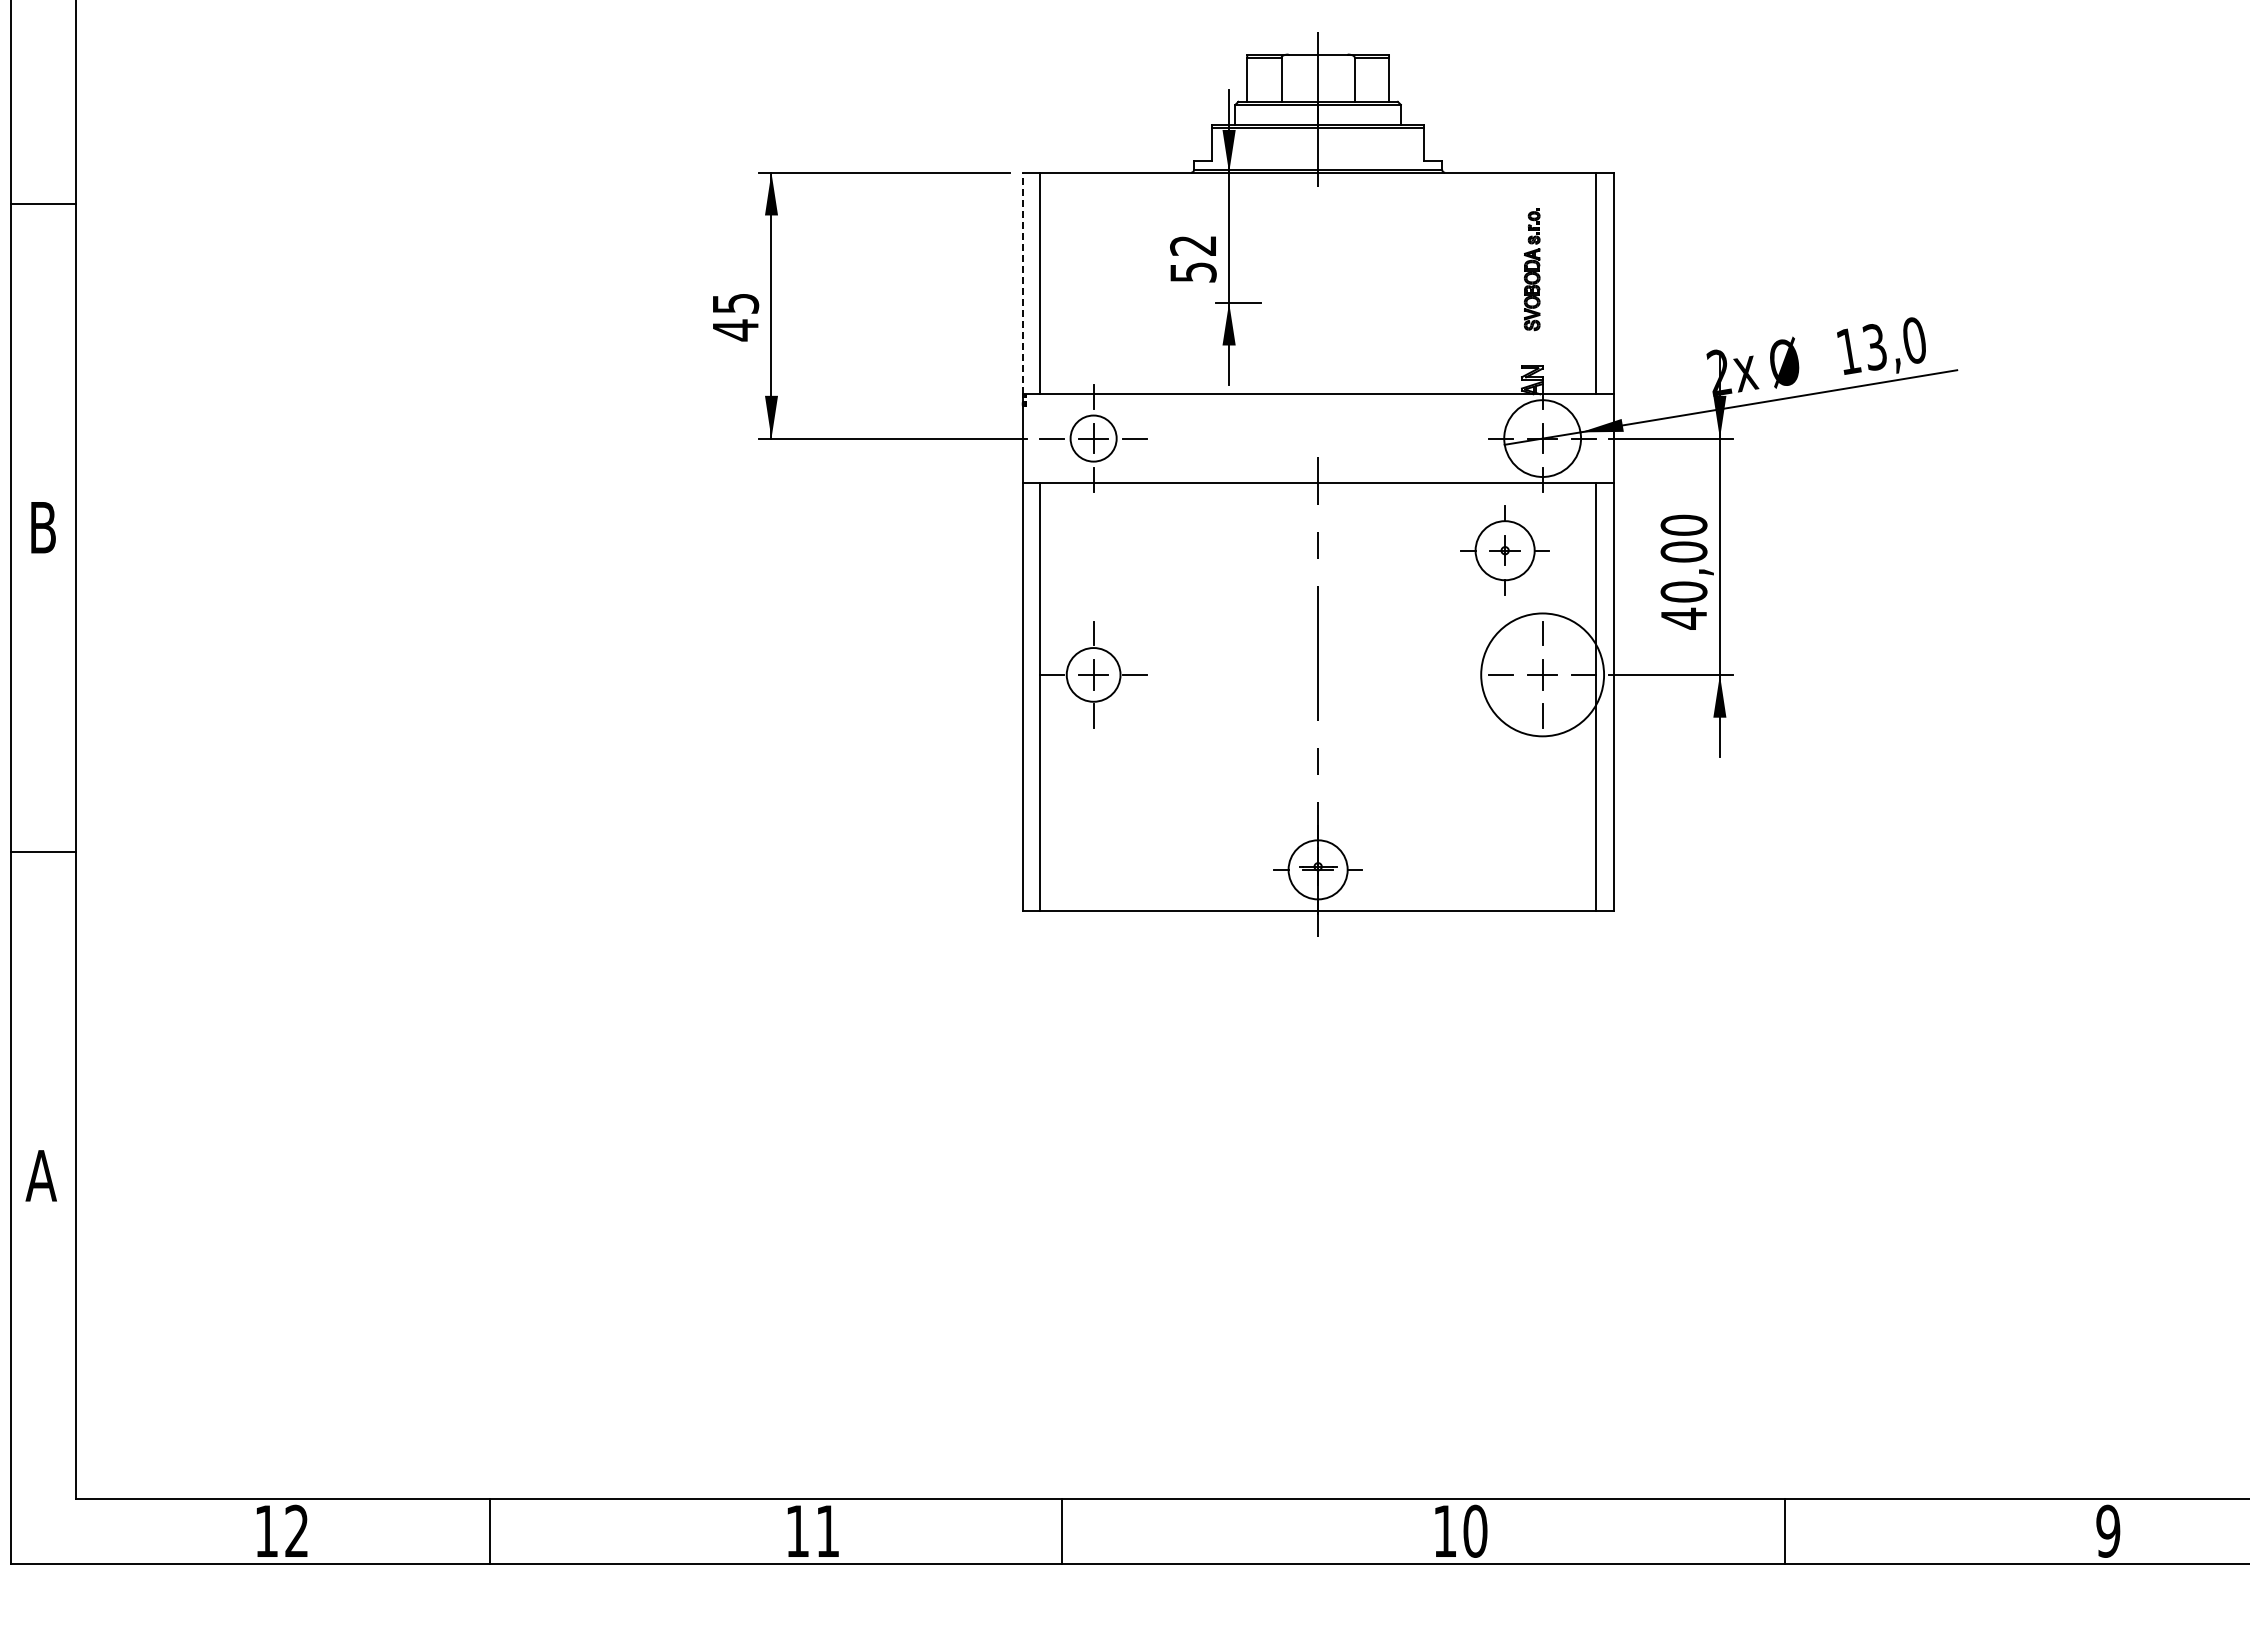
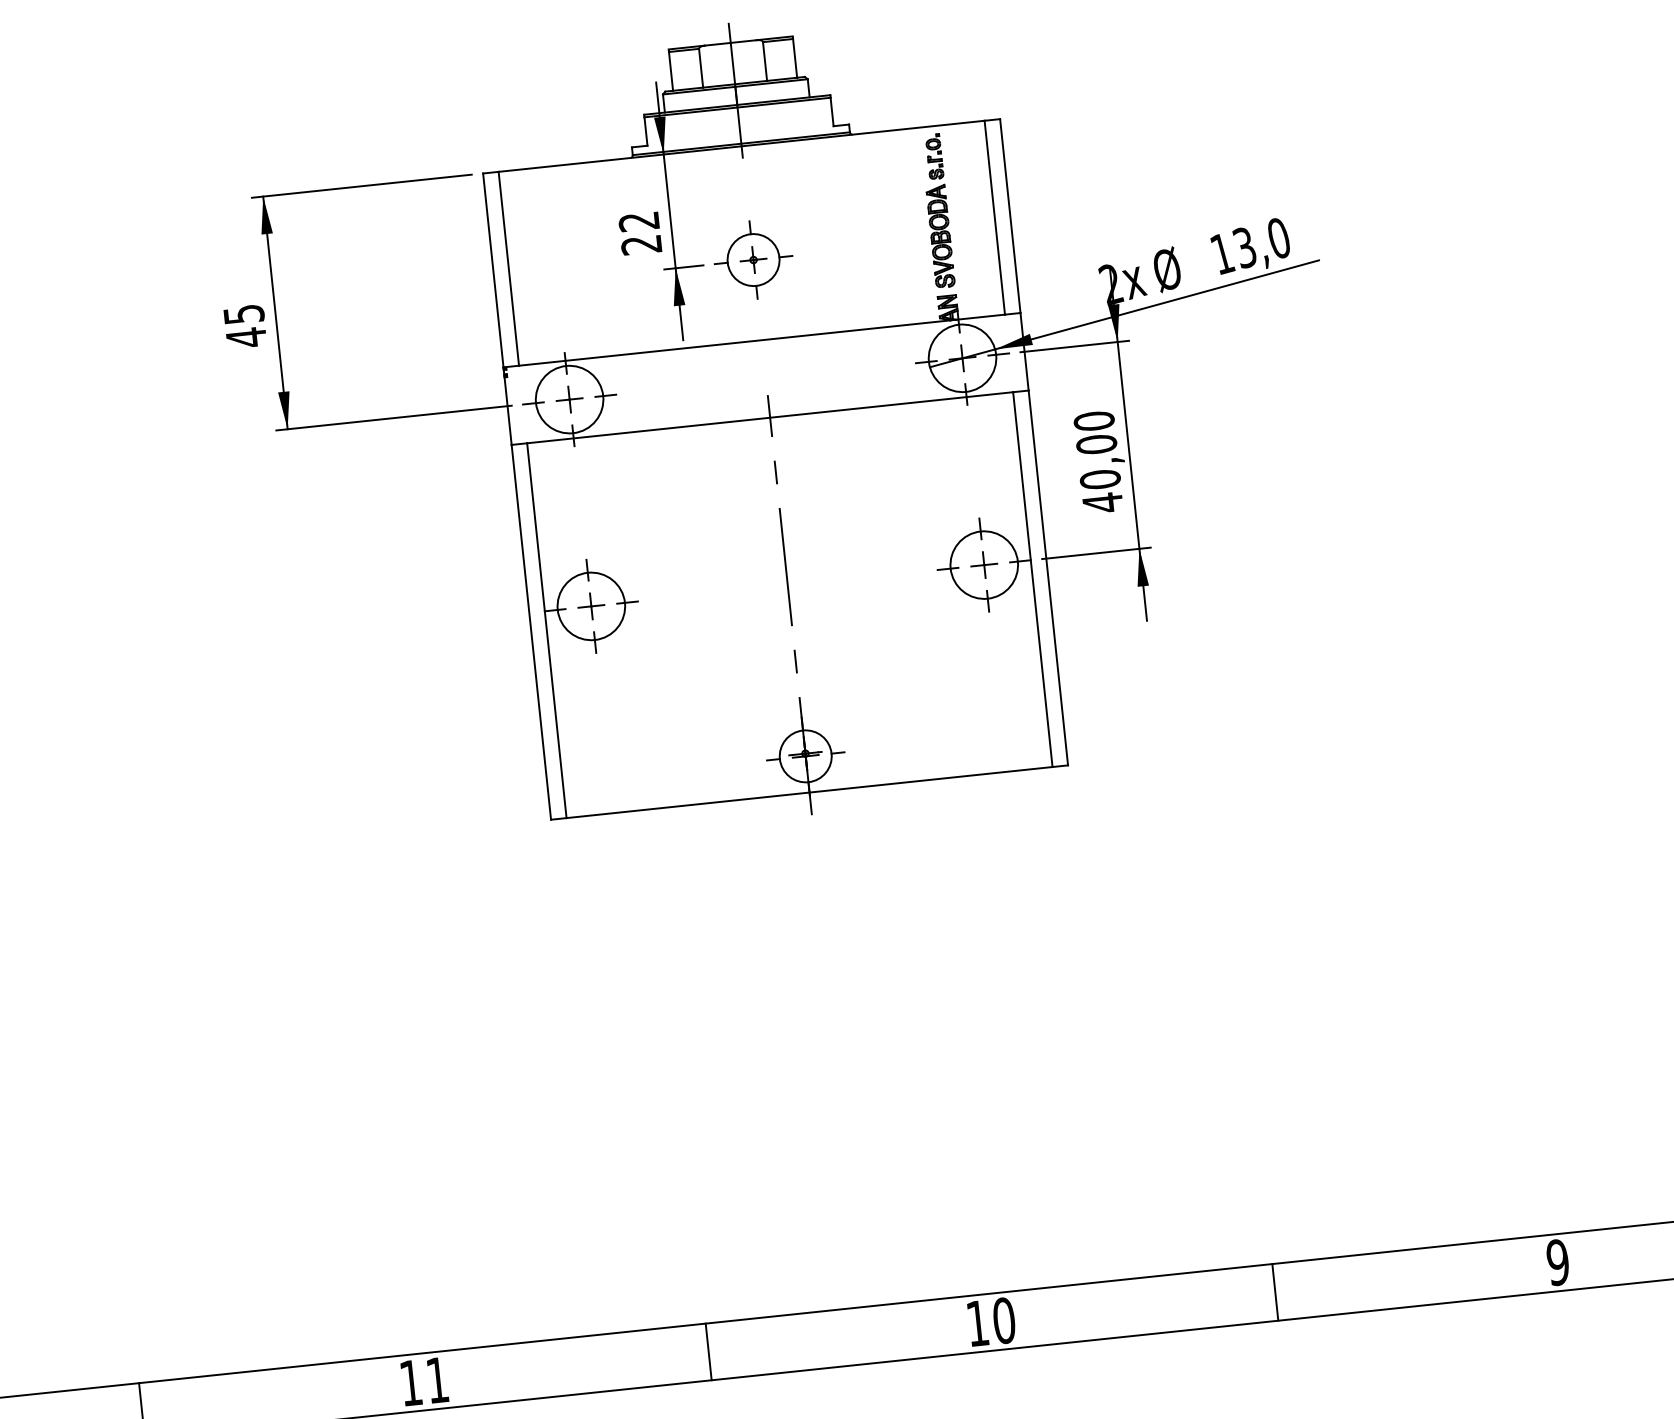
part: (1531, 269) -> (937, 211), size x1.43
text: (1193, 272) -> (641, 245), 52 -> 22
line: (1022, 283) -> (493, 270), dashed -> solid
circle: (1093, 438) -> (569, 399), size x1.67
part: (1504, 550) -> (753, 259), moved
circle: (1093, 674) -> (591, 606), size x1.43
circle: (1542, 674) -> (984, 564), size x0.62
line: (1061, 1531) -> (708, 1351), moved

